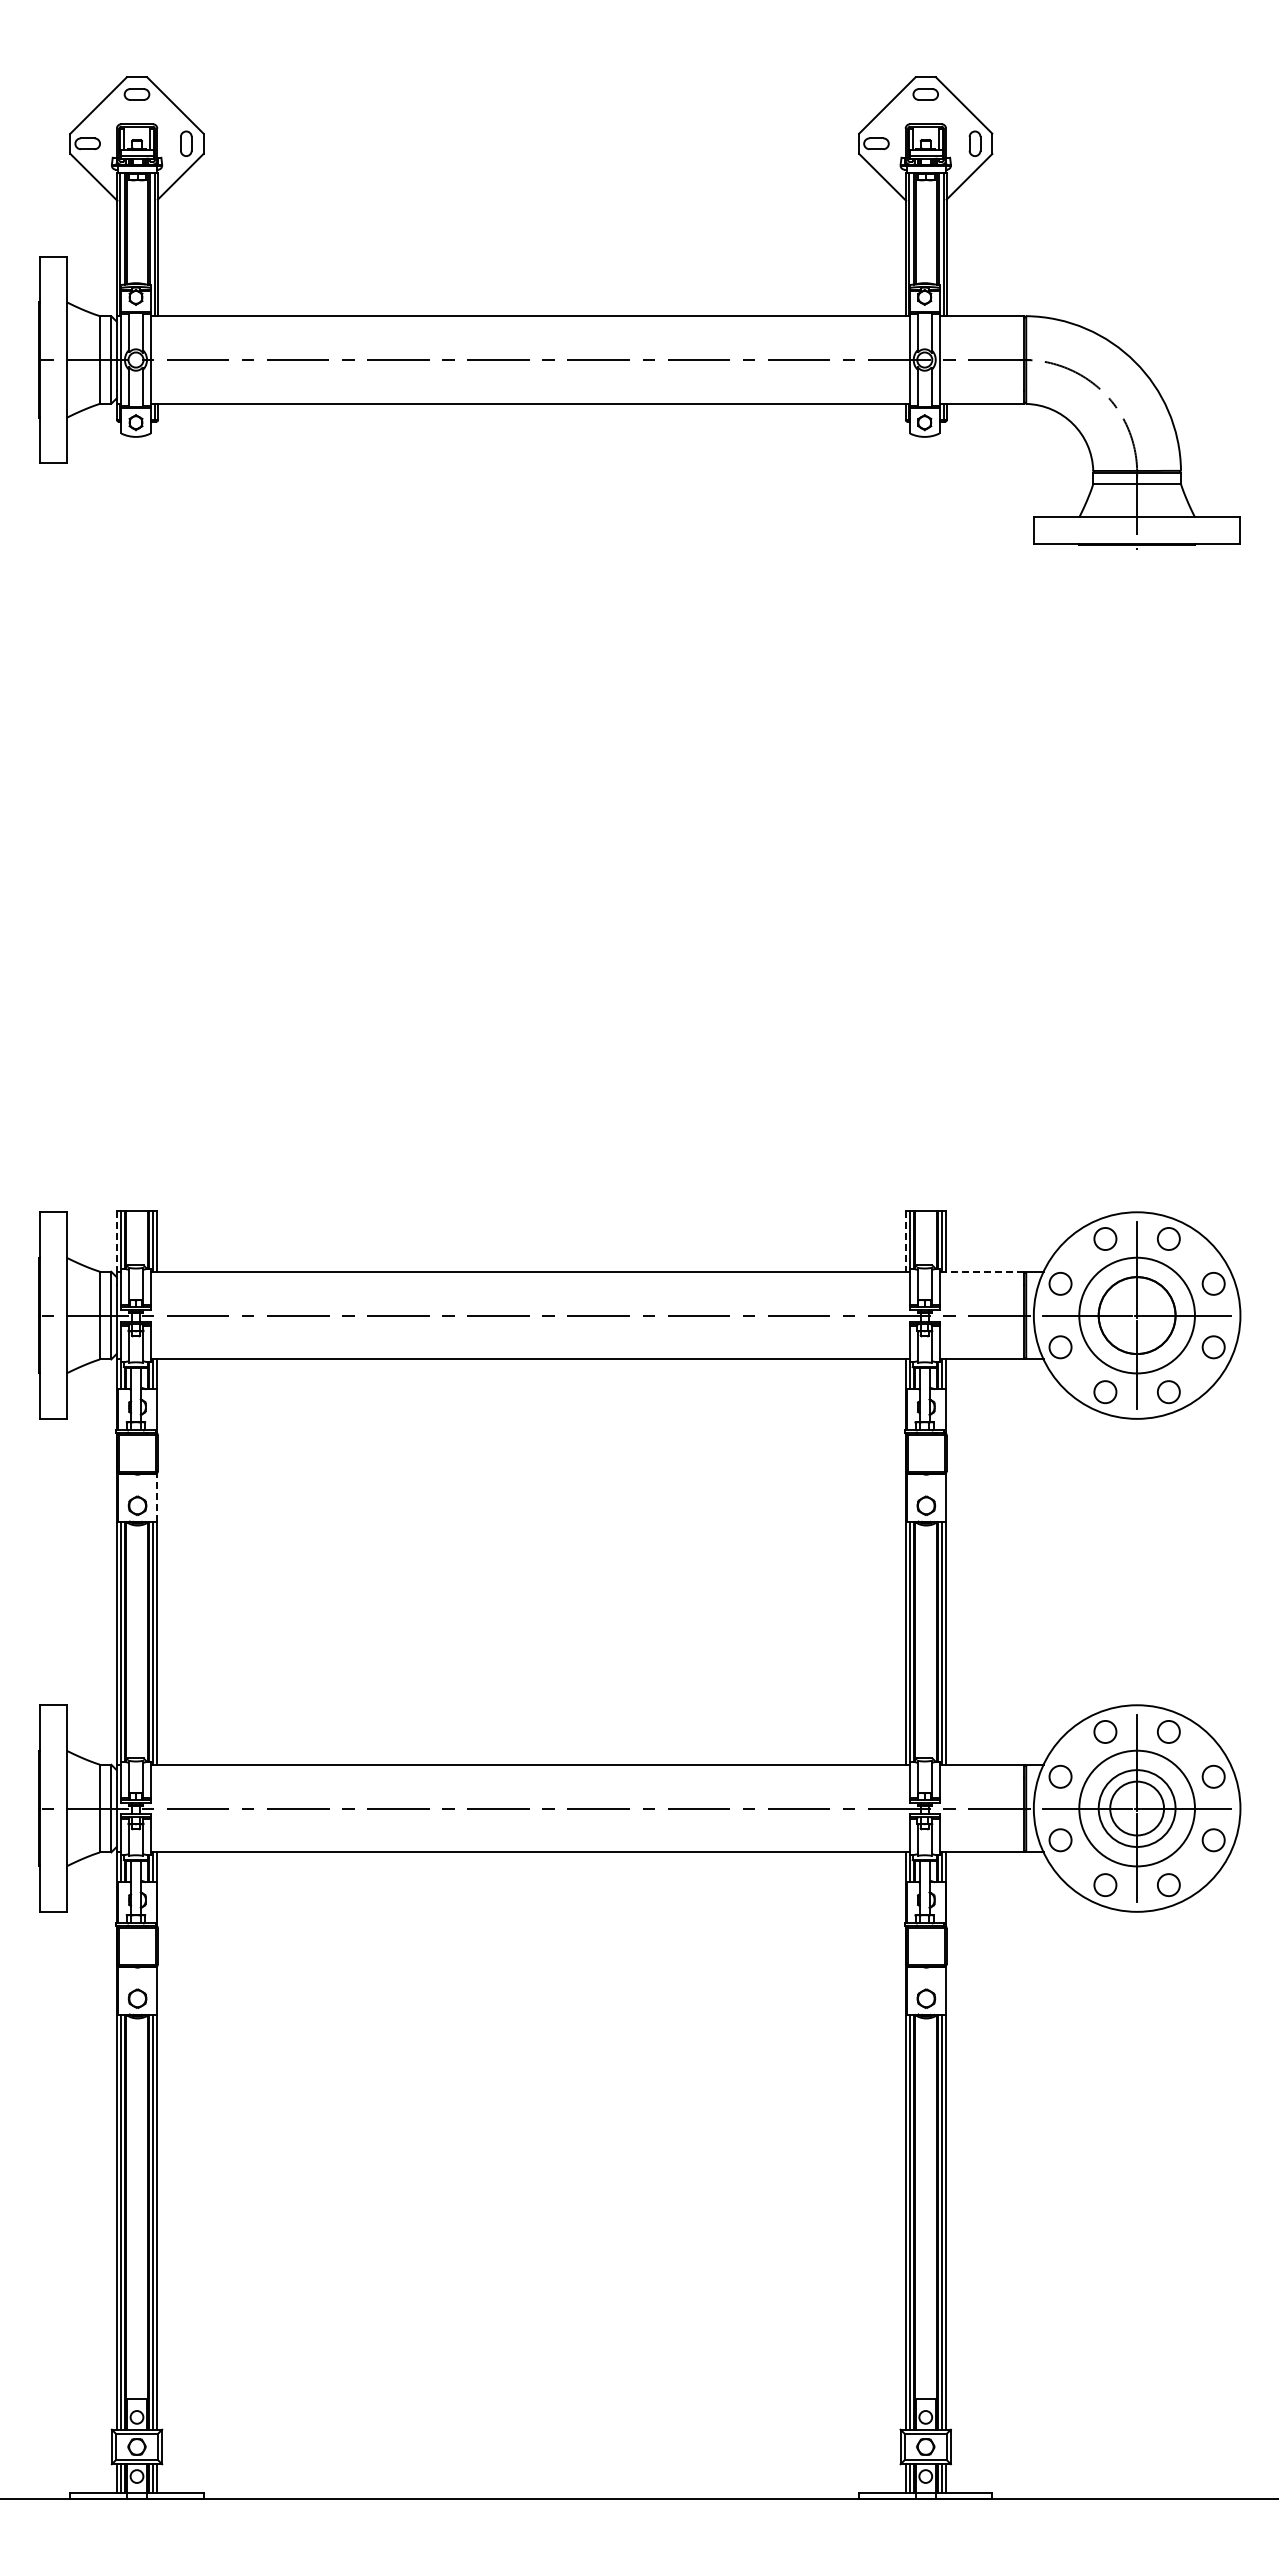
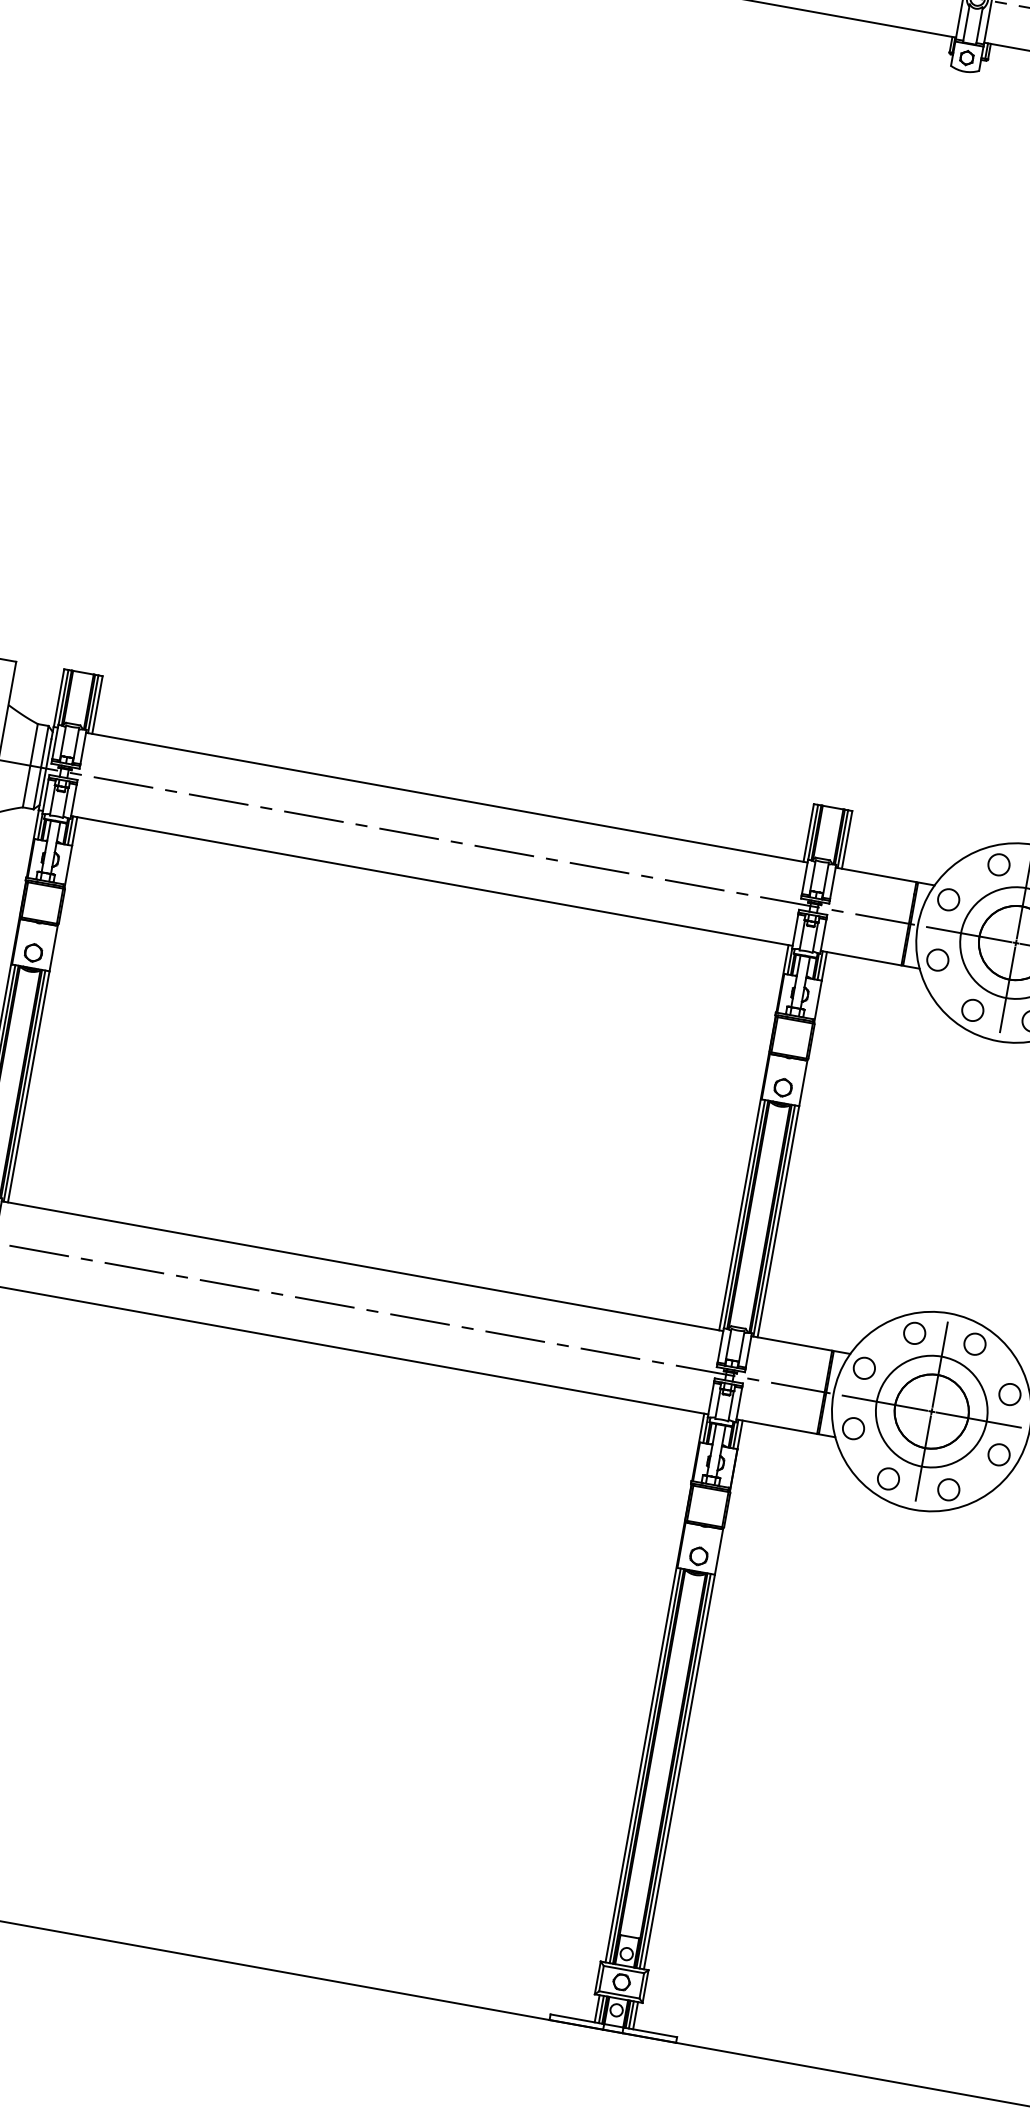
line: (116, 1241) -> (58, 698), dashed -> solid
line: (905, 1241) -> (808, 833), dashed -> solid
line: (981, 1271) -> (875, 874), dashed -> solid
line: (157, 1496) -> (54, 947), dashed -> solid
circle: (1136, 1808) -> (931, 1411), size x1.43

